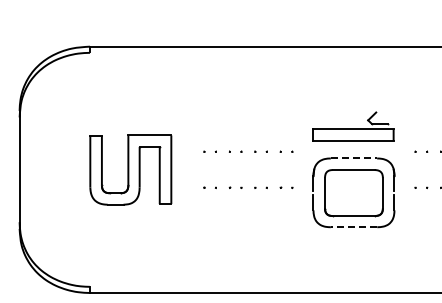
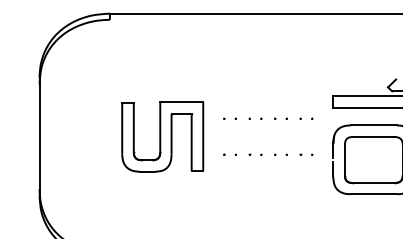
line: (354, 158) -> (374, 125), dashed -> solid
part: (130, 169) -> (162, 136), moved
line: (353, 227) -> (373, 194), dashed -> solid

